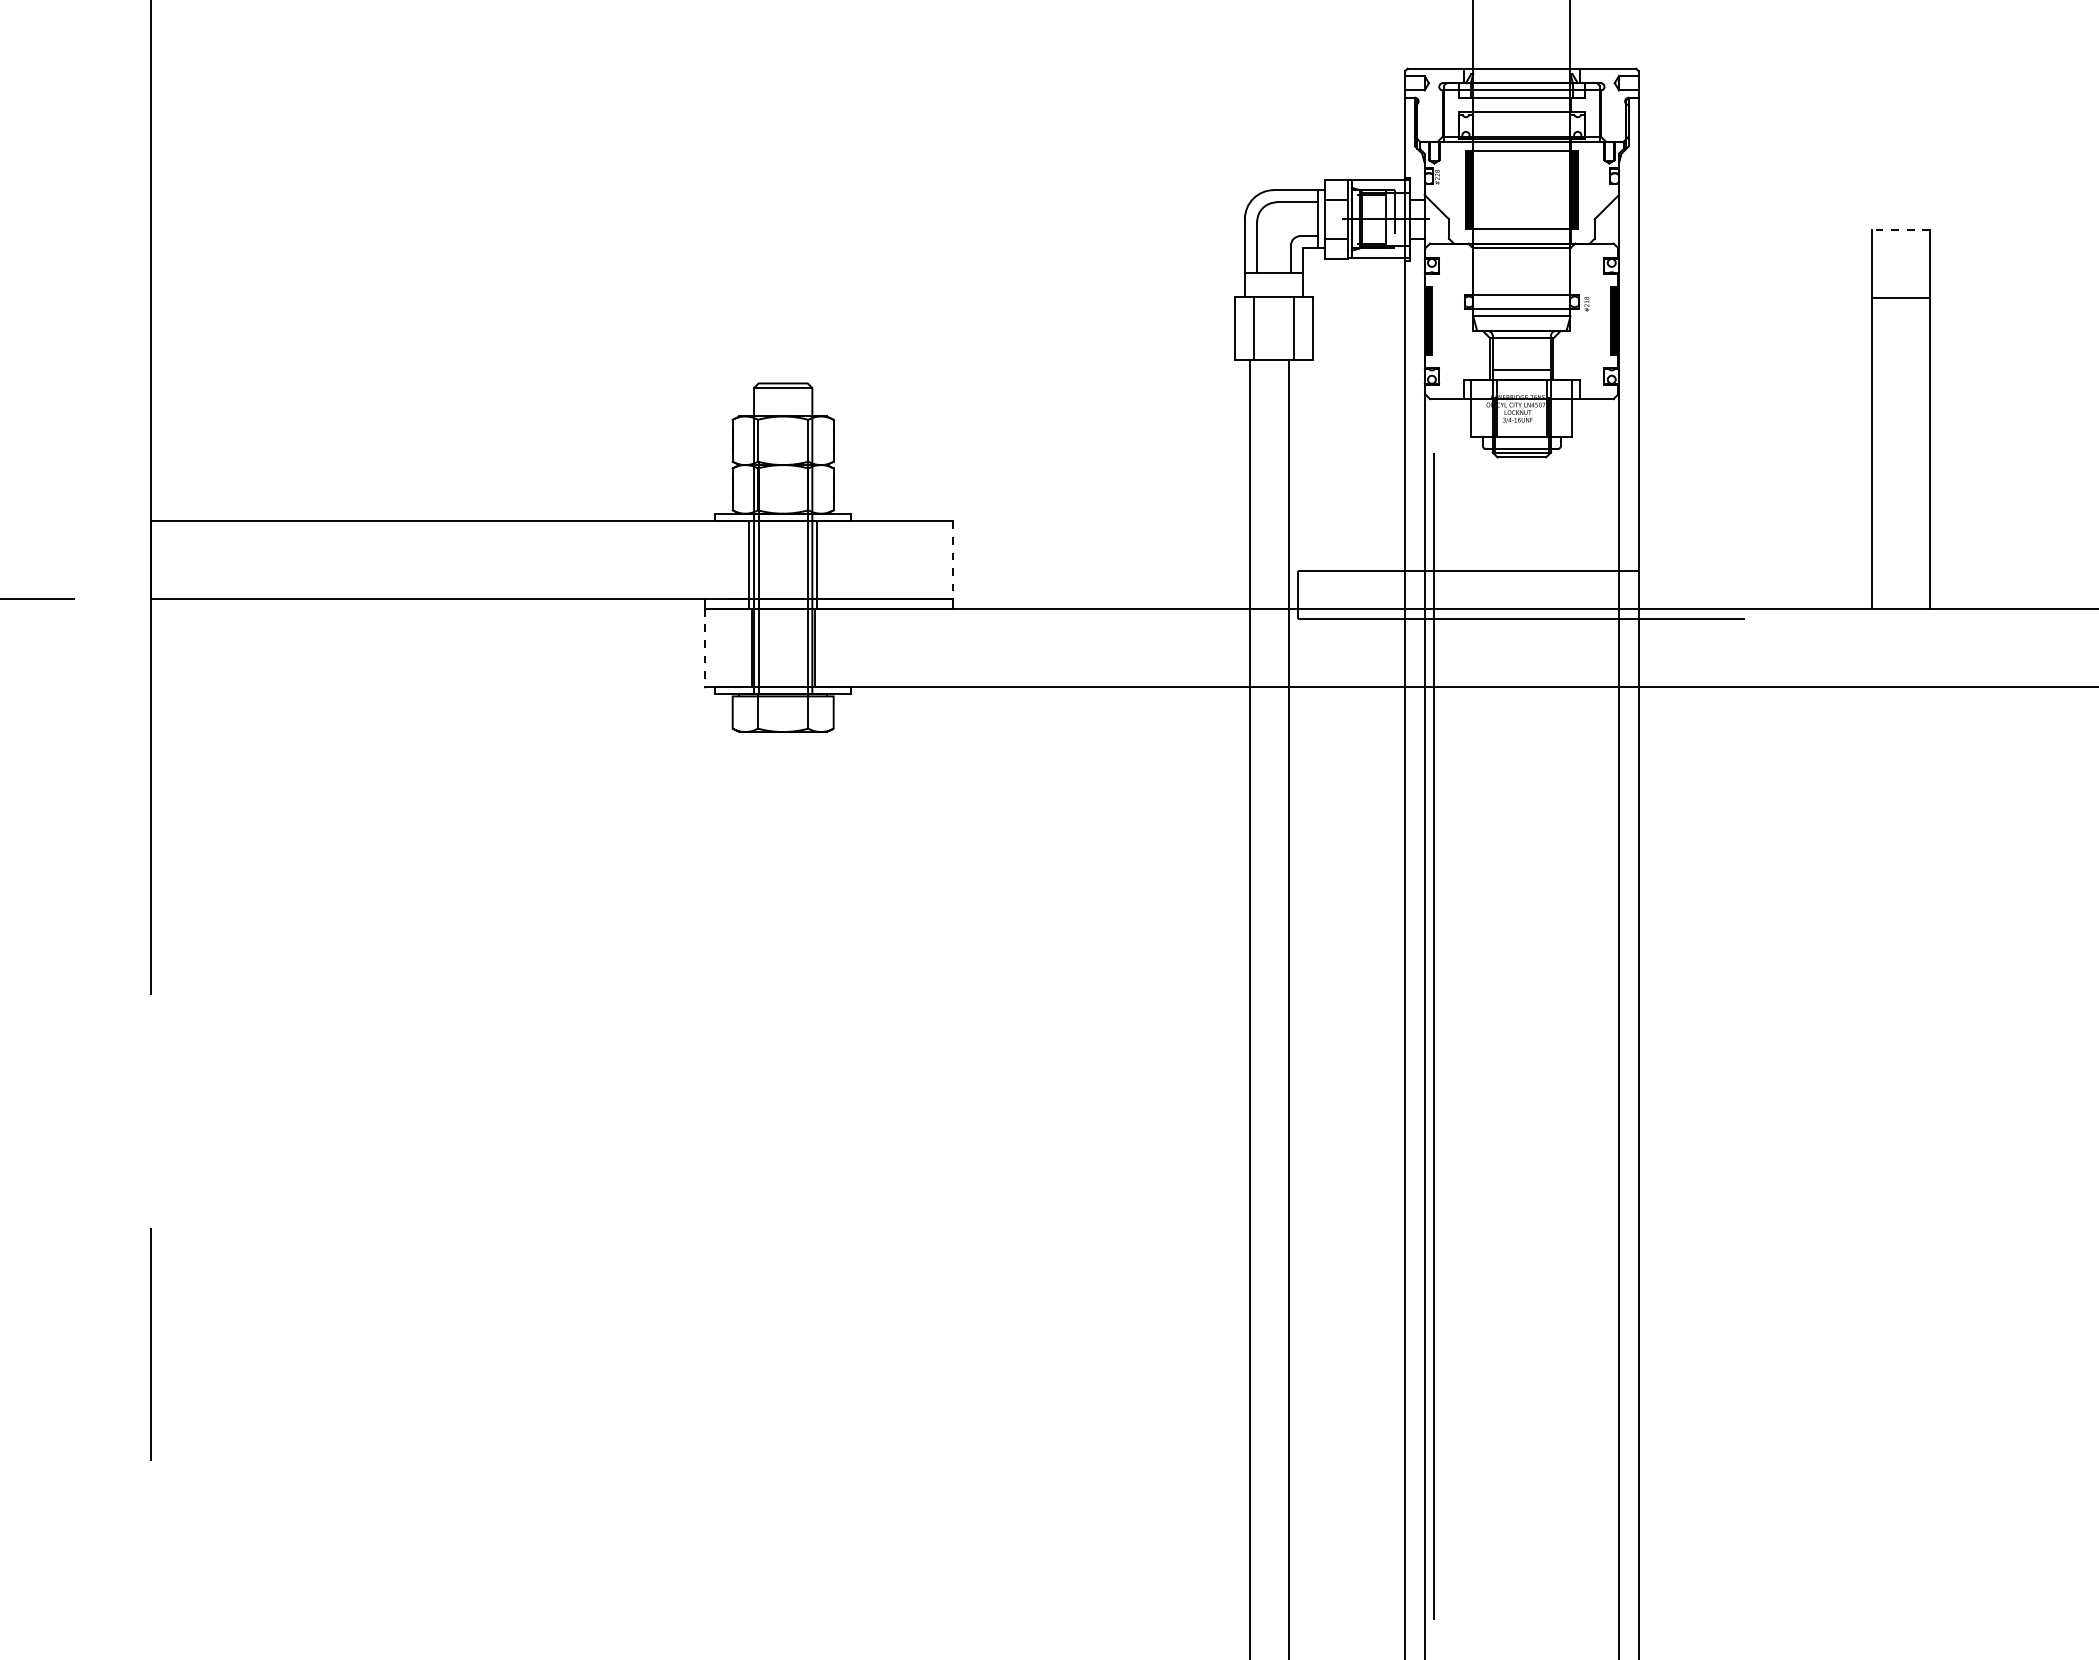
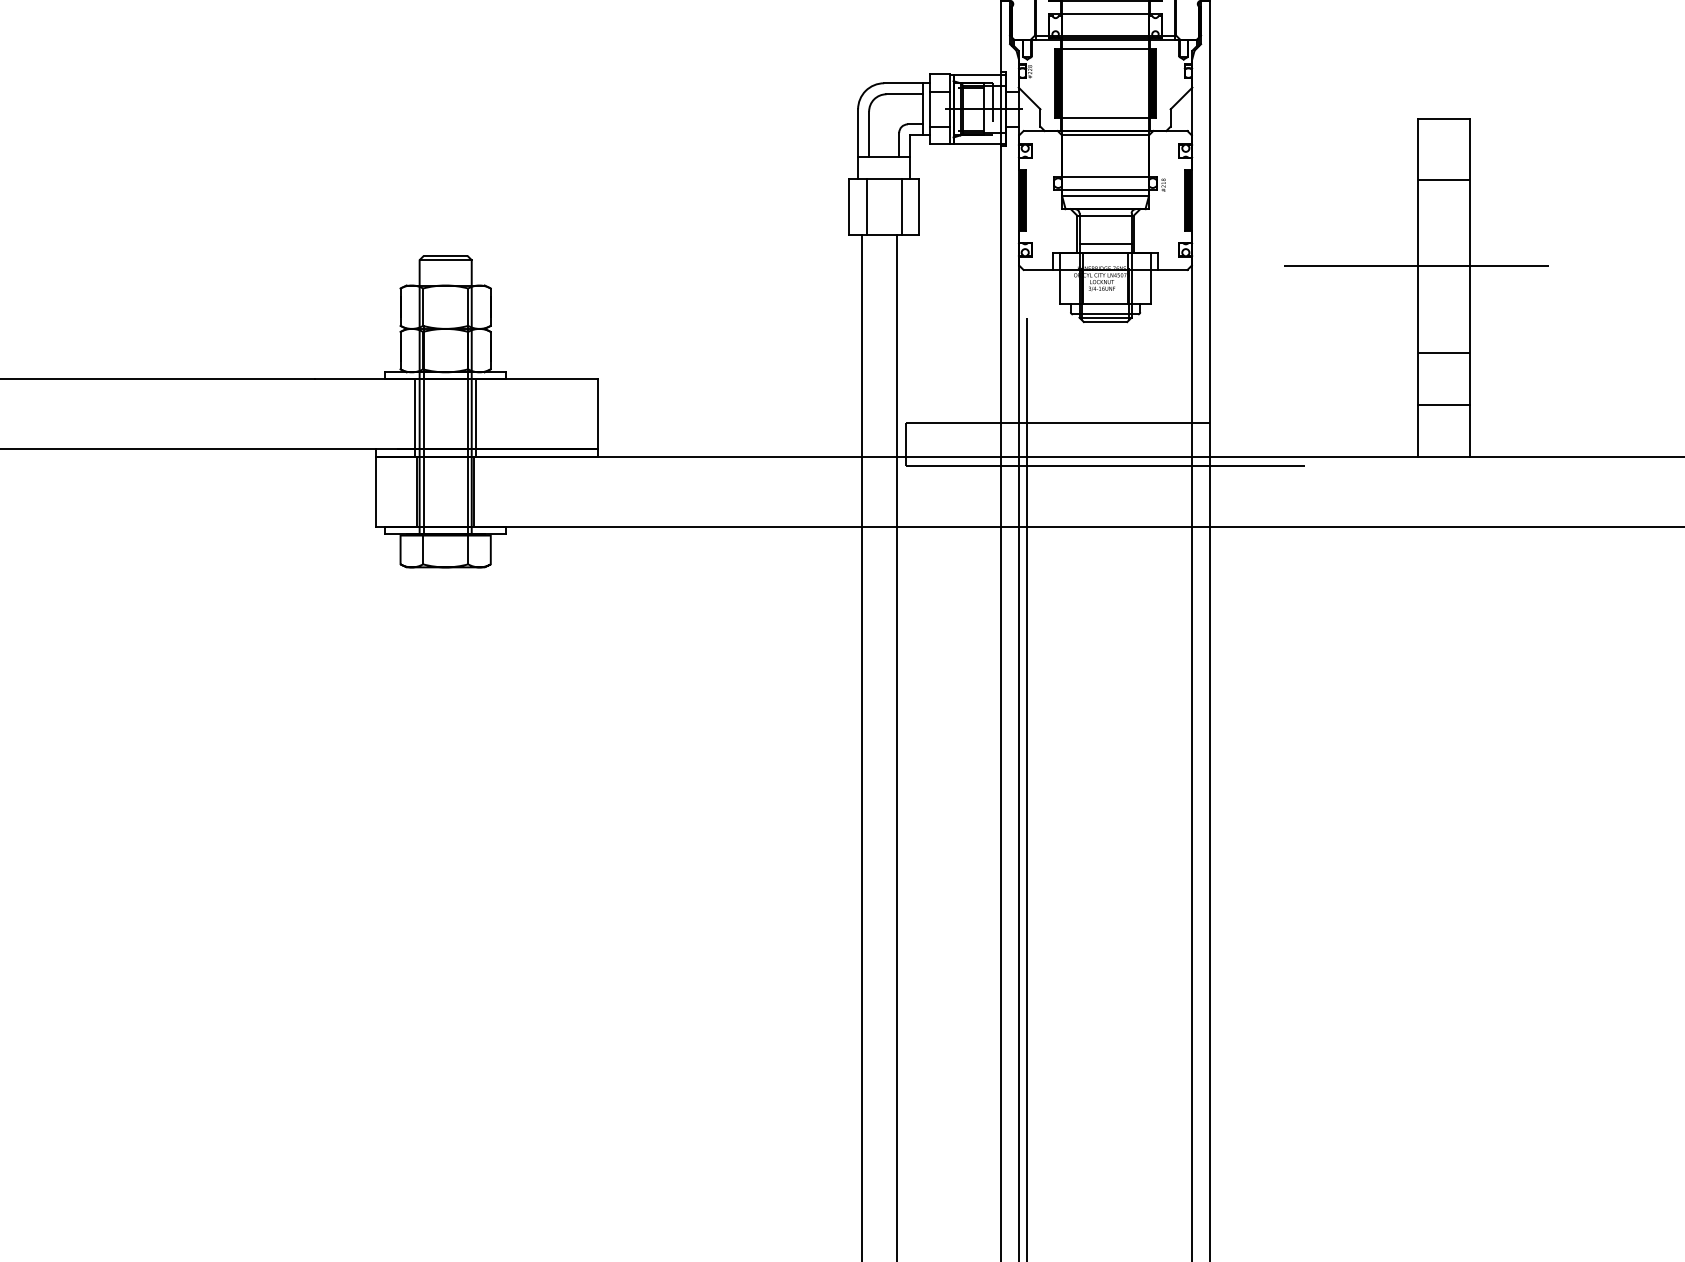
line: (1900, 229) -> (1443, 118), dashed -> solid
line: (1869, 395) -> (1416, 266), added
line: (1900, 492) -> (1443, 353), added
line: (1900, 550) -> (1443, 405), added
line: (953, 560) -> (597, 414), dashed -> solid
line: (705, 647) -> (376, 491), dashed -> solid

